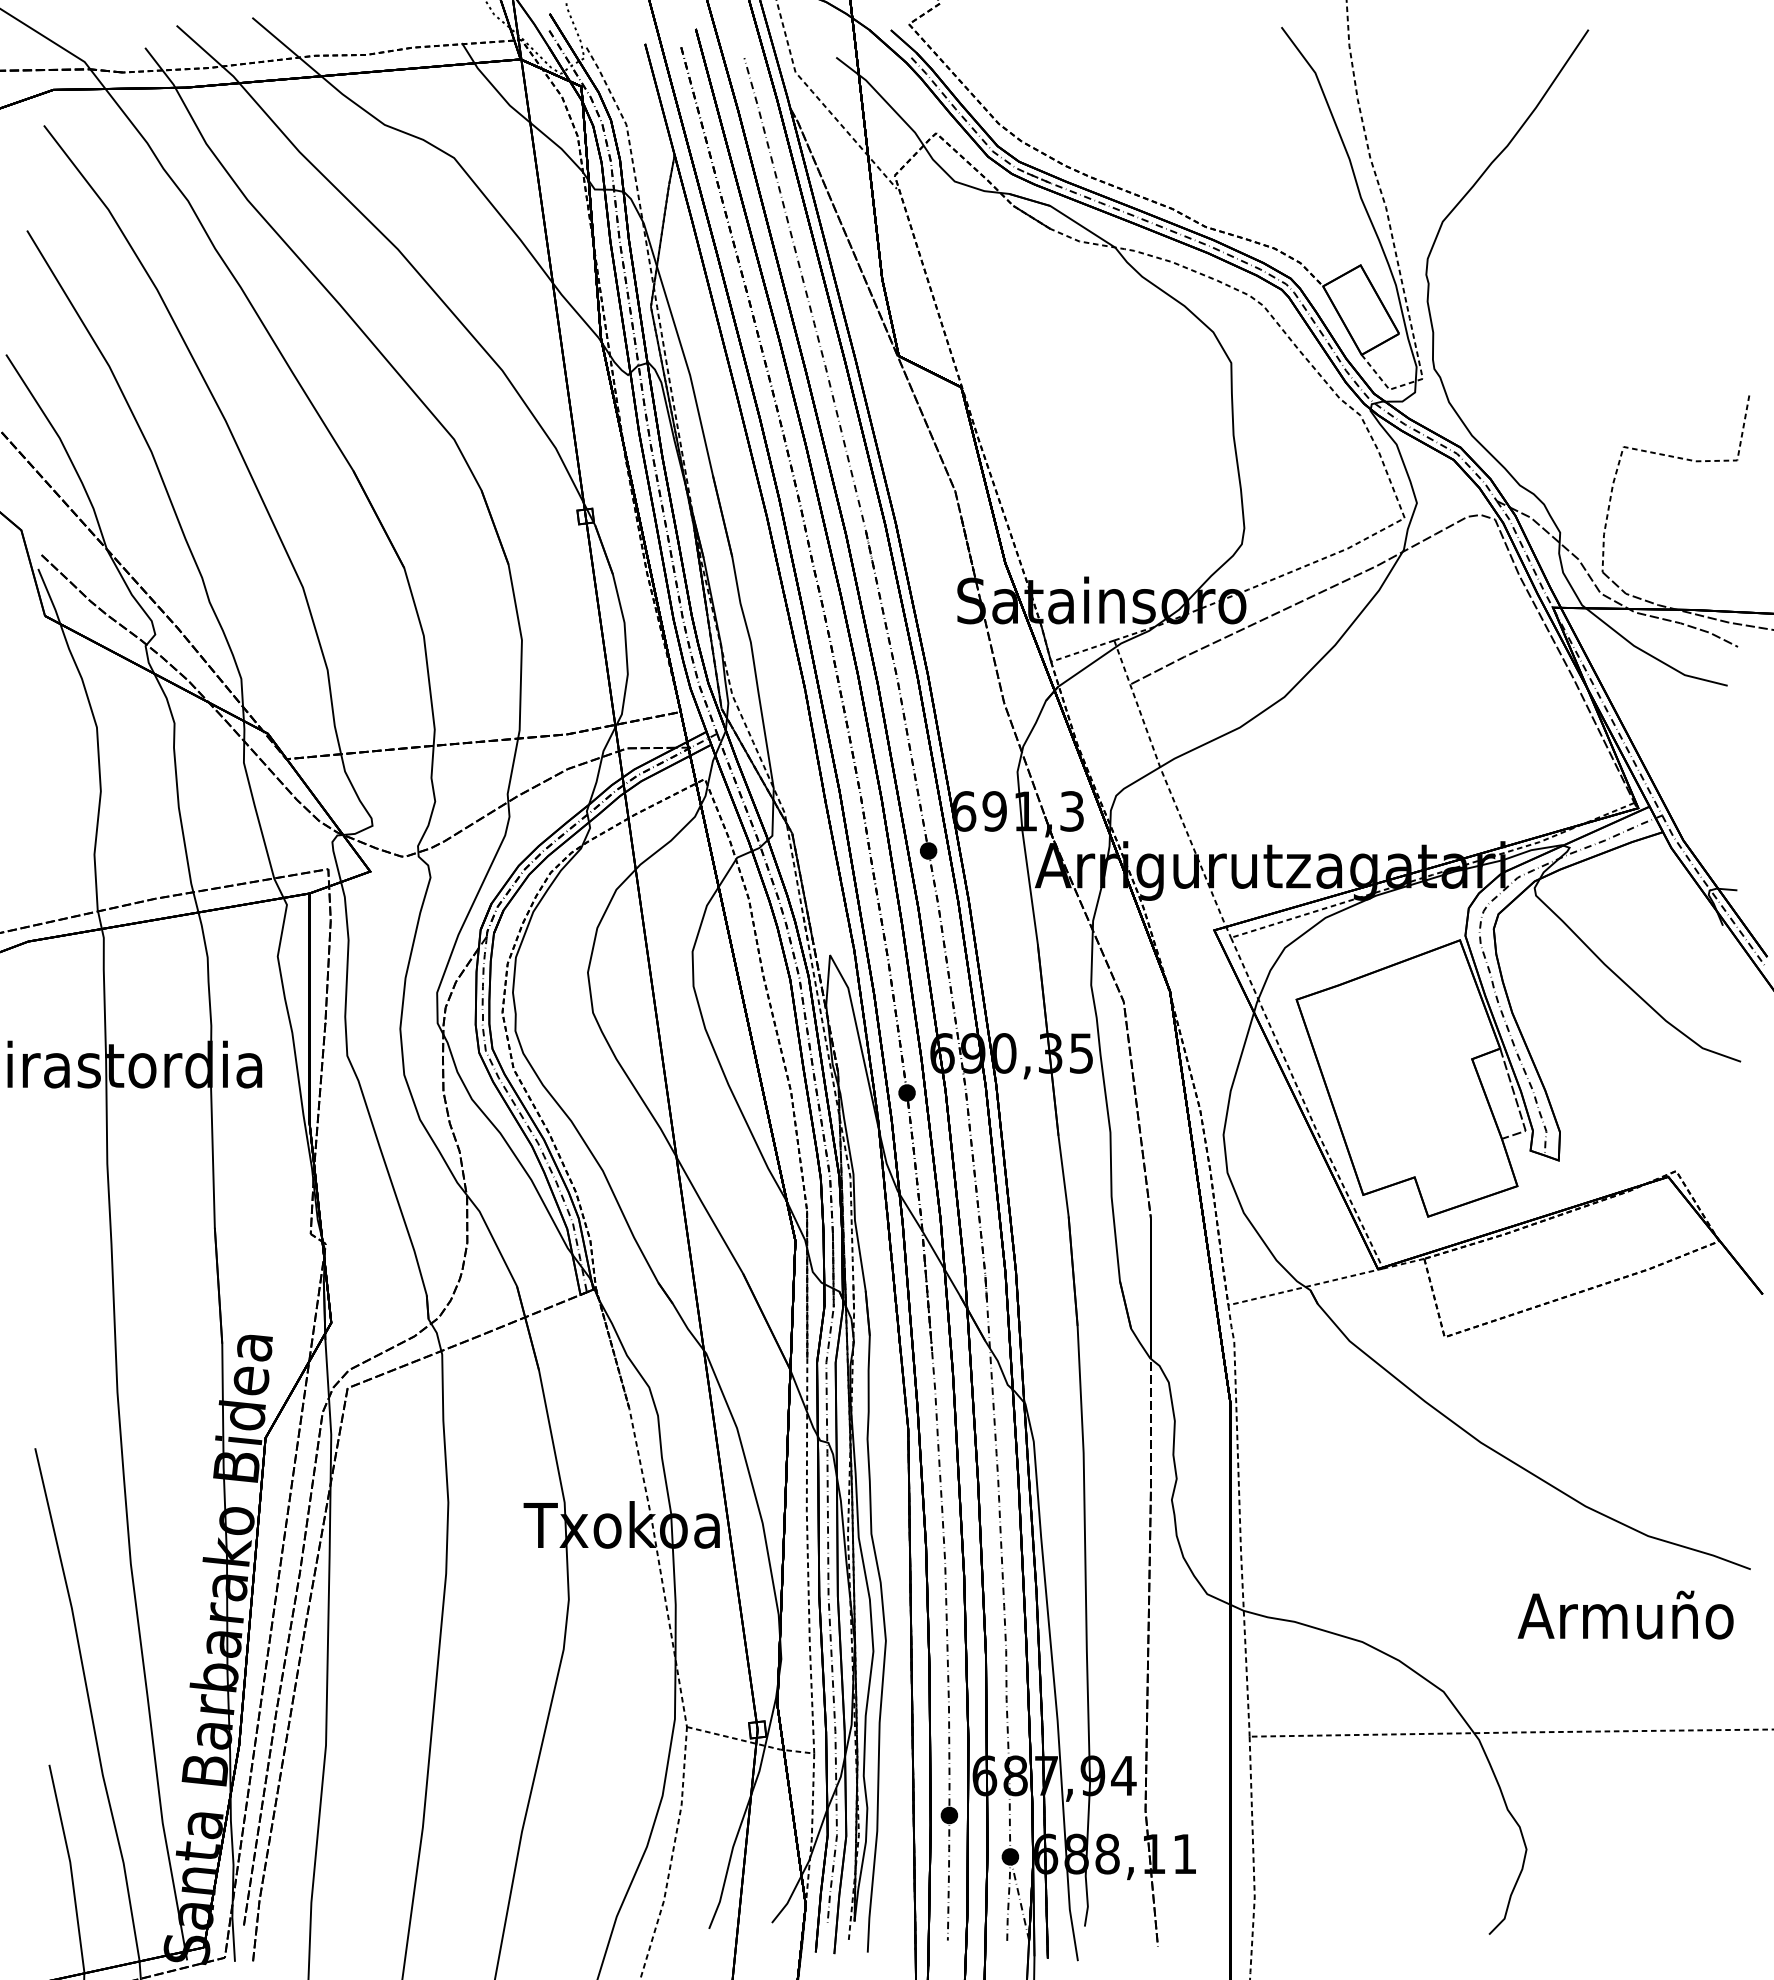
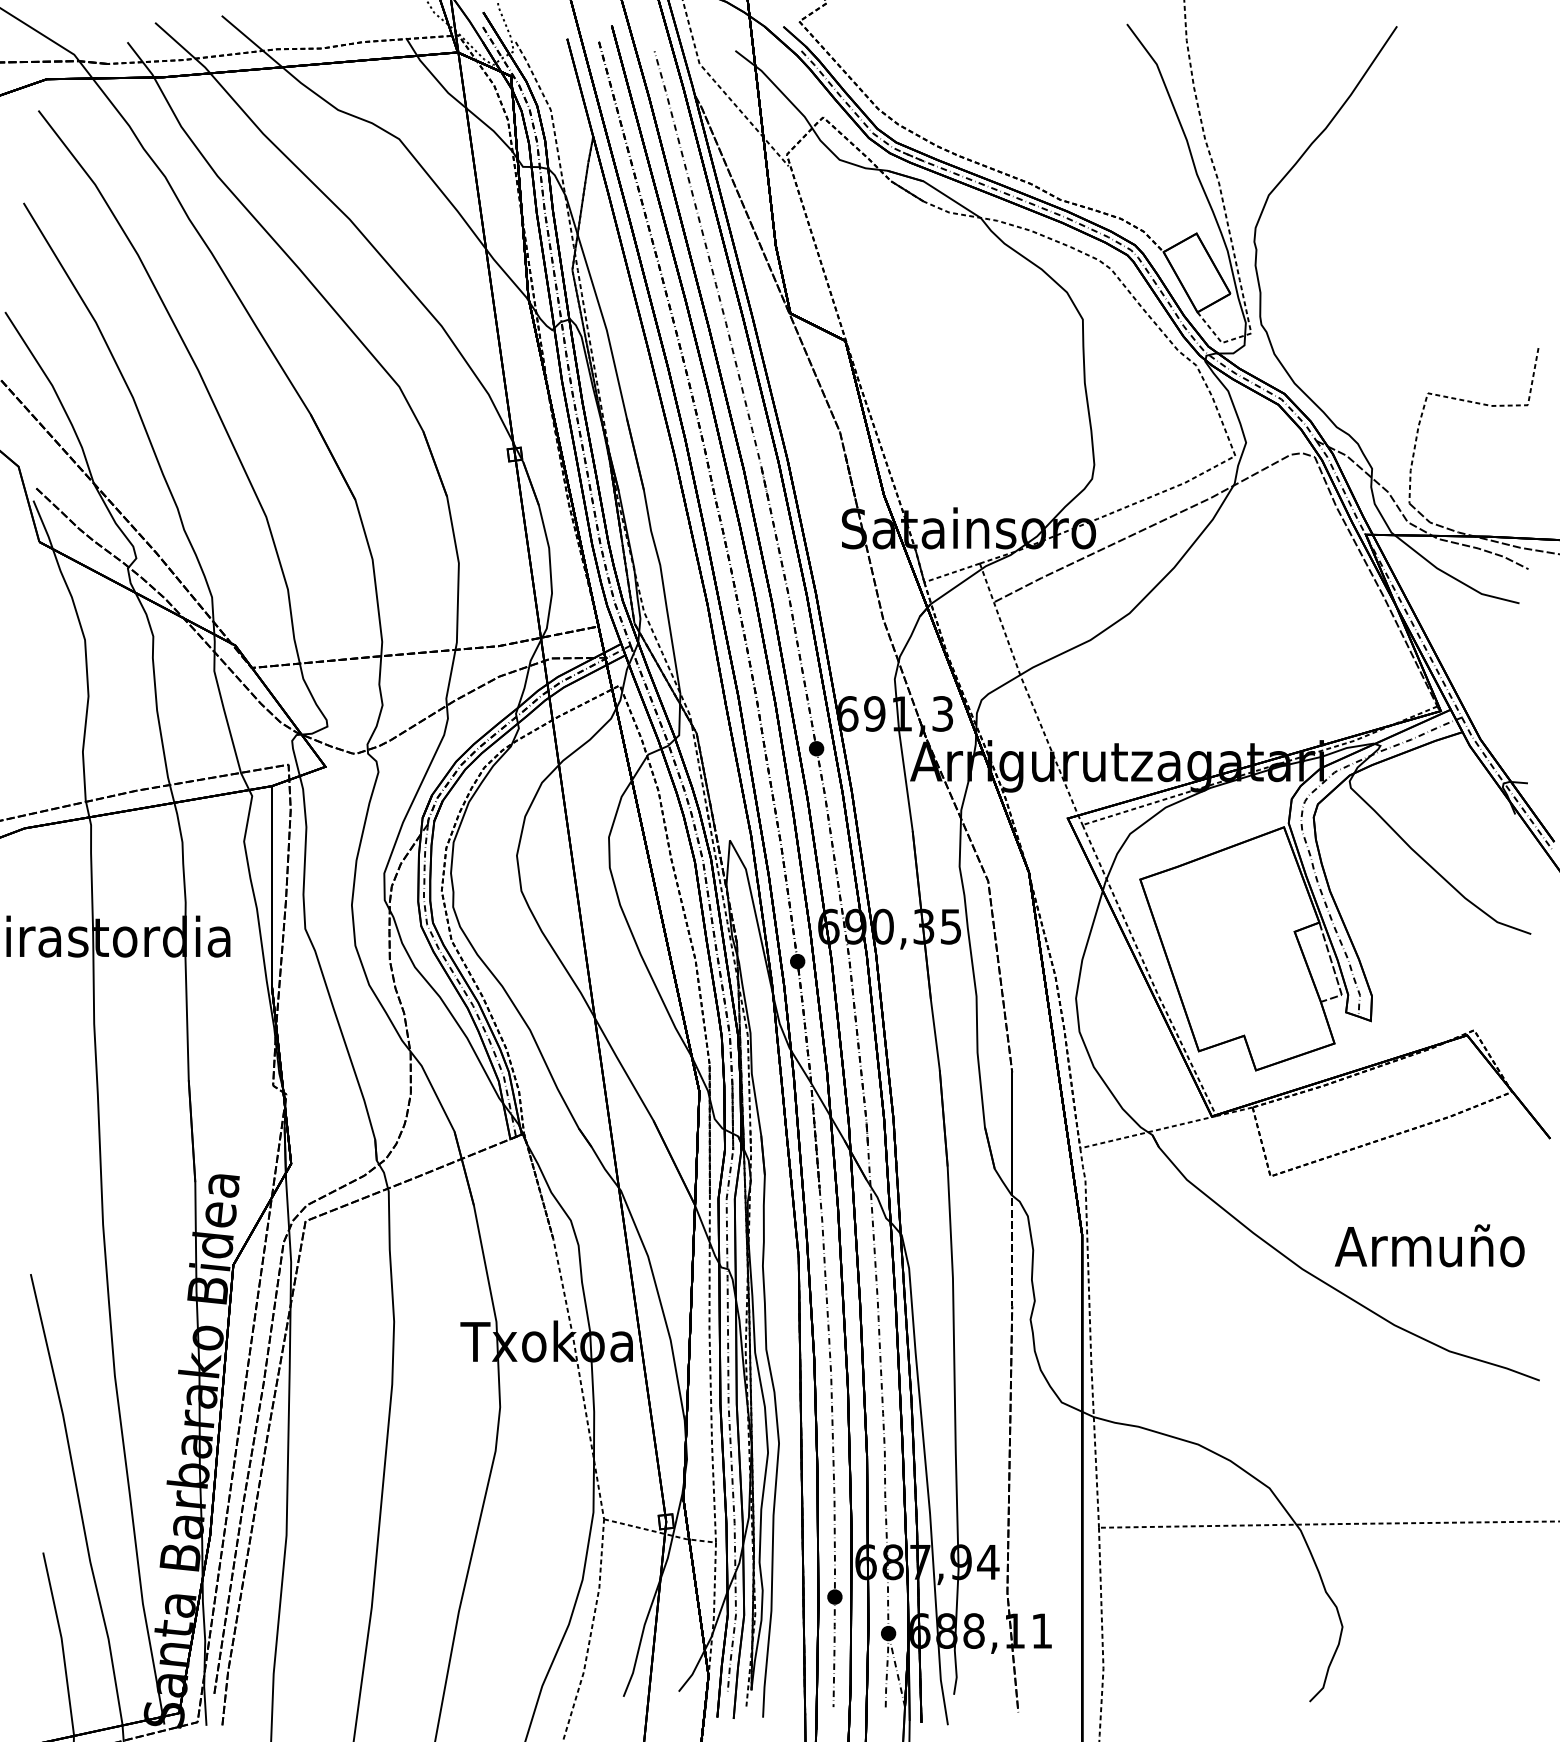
text: (1625, 1614) -> (1429, 1245), moved

